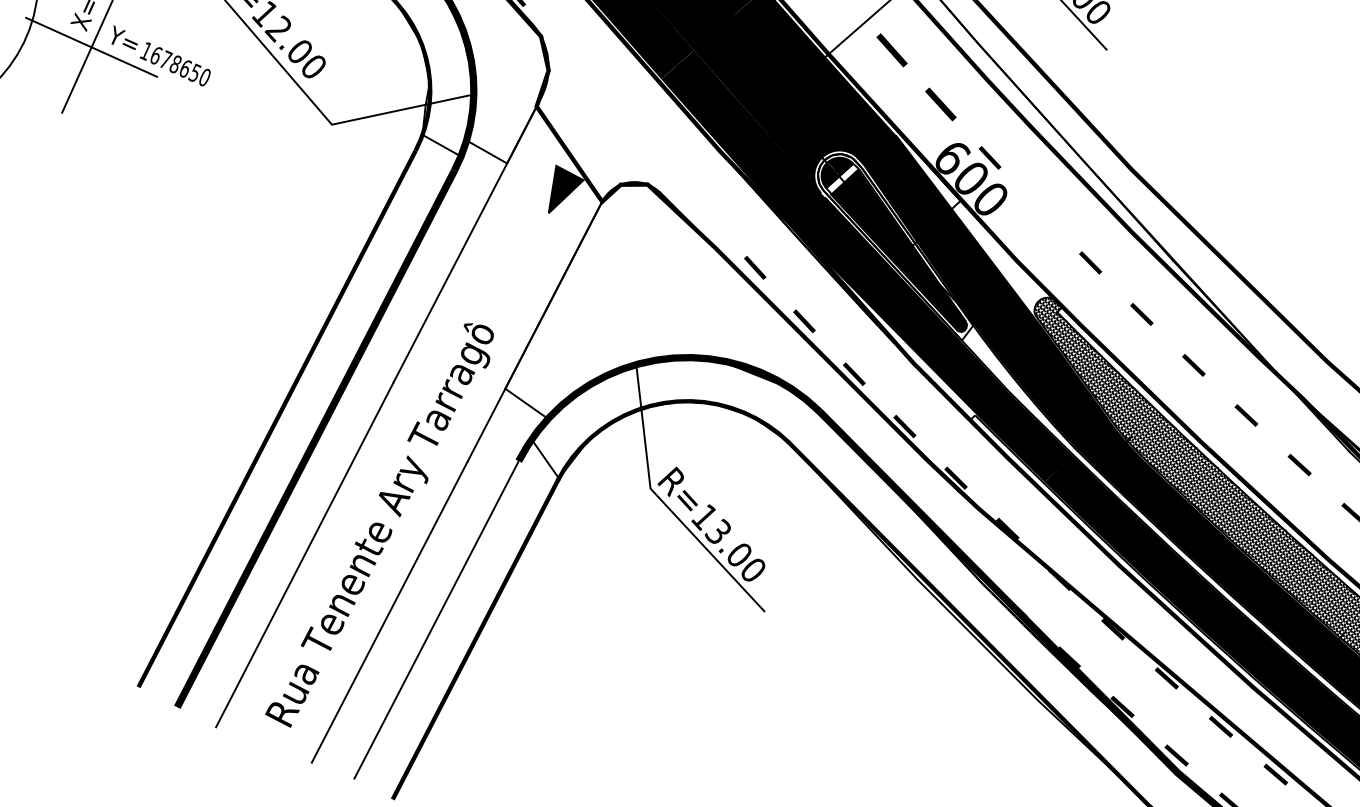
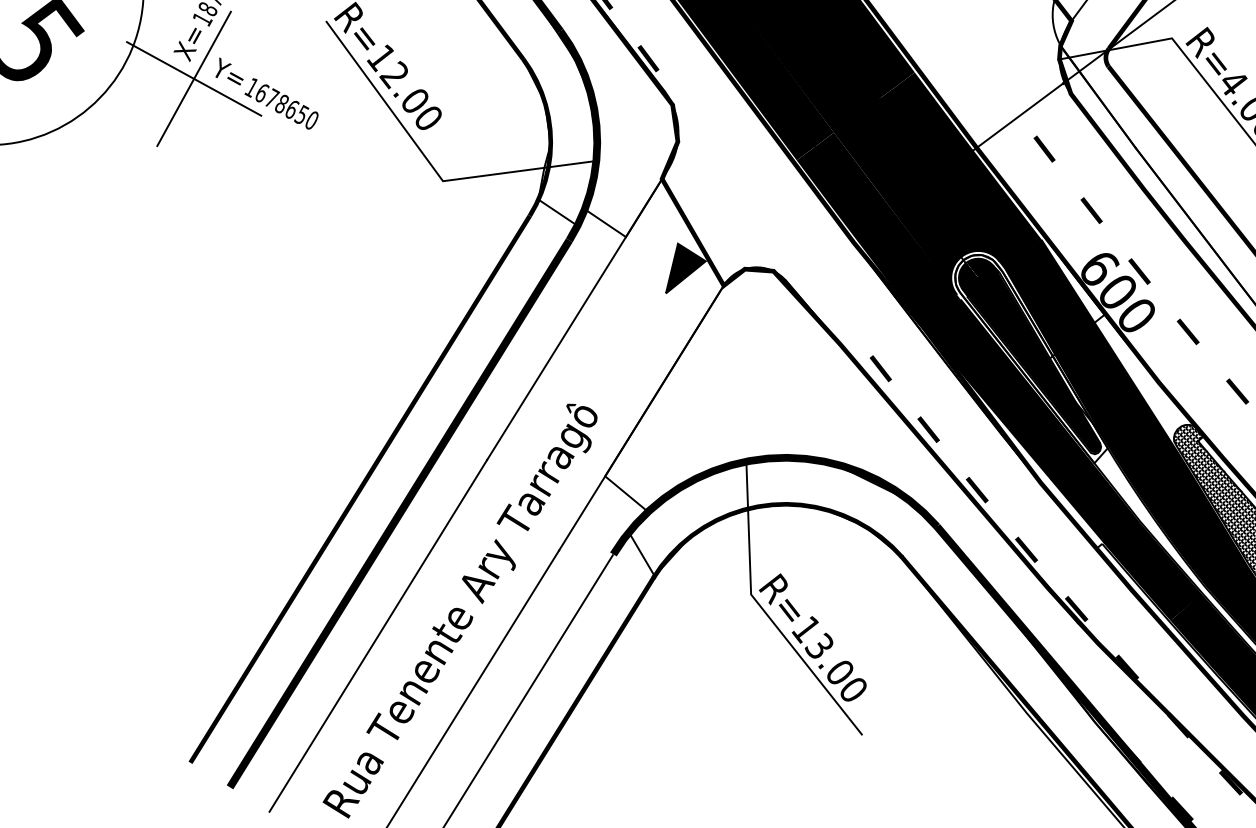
part: (892, 50) -> (1044, 149), size x0.71
part: (940, 104) -> (1091, 210), size x0.71
fill: (842, 178) -> (981, 281), added
part: (1039, 210) -> (1187, 331), added

